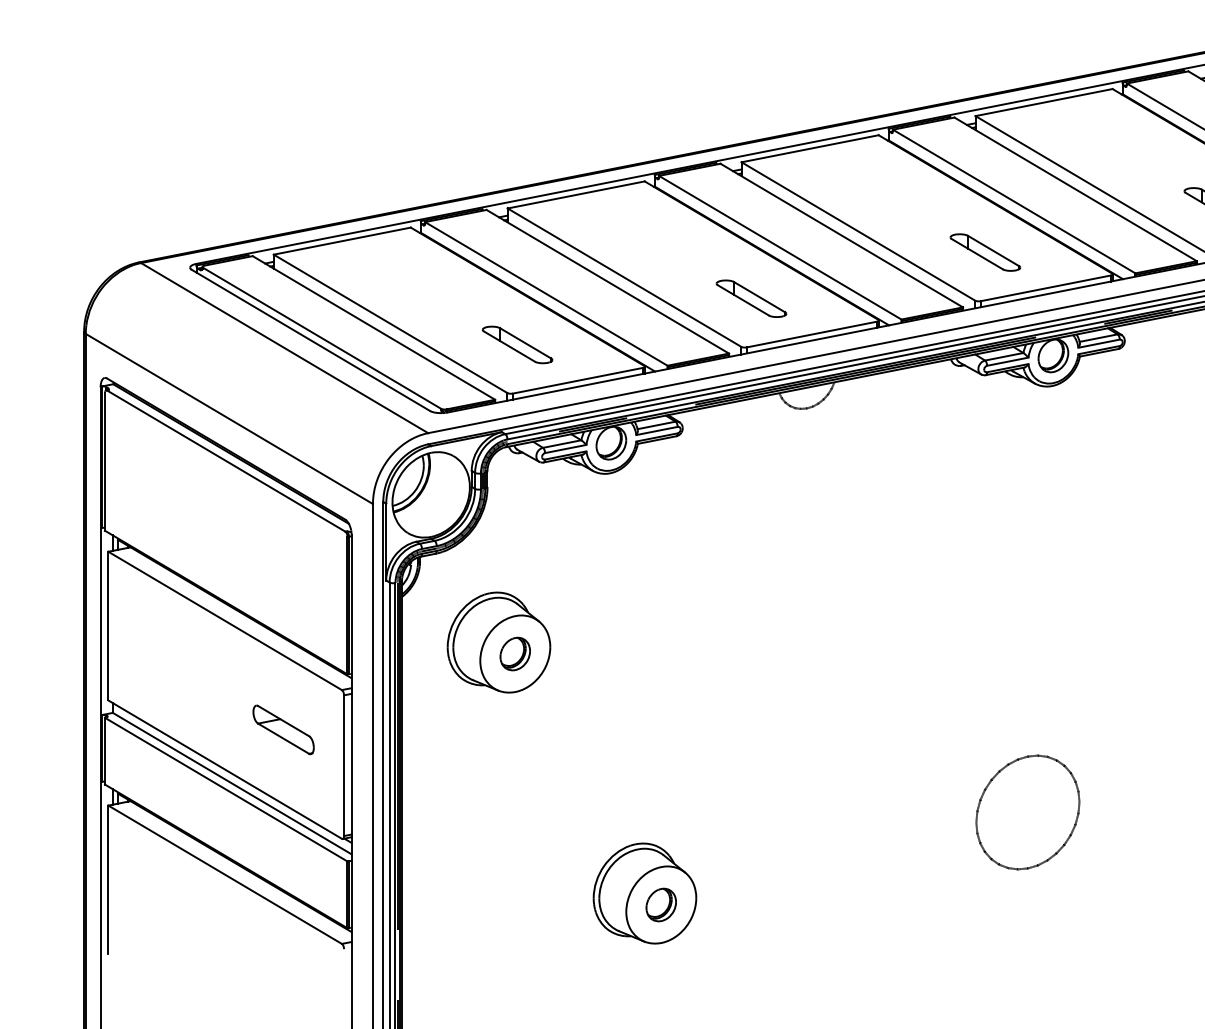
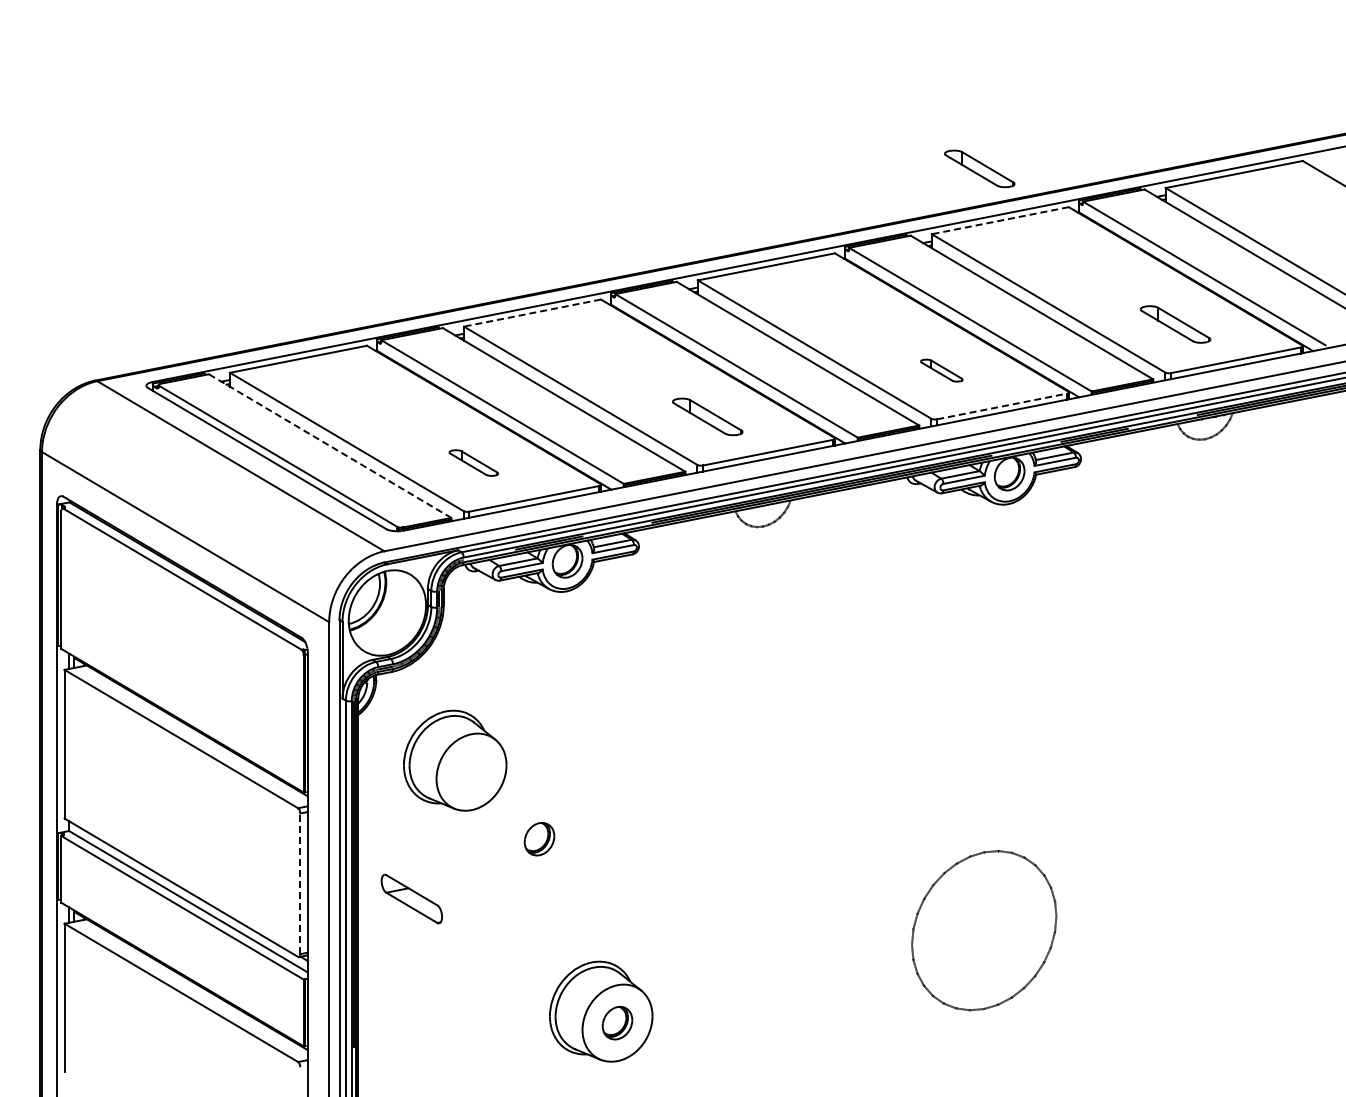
part: (1023, 50) -> (979, 168), added
line: (1044, 102) -> (1000, 220), solid -> dashed
line: (576, 195) -> (532, 313), solid -> dashed
part: (985, 252) -> (941, 370), size x0.6
line: (1046, 288) -> (1002, 406), solid -> dashed
line: (374, 328) -> (330, 446), solid -> dashed
part: (517, 344) -> (473, 462), size x0.7
part: (515, 654) -> (539, 839), moved
part: (283, 729) -> (411, 898), moved
line: (344, 765) -> (300, 883), solid -> dashed
part: (1027, 812) -> (983, 930), size x1.4

